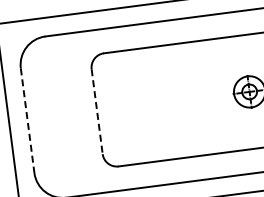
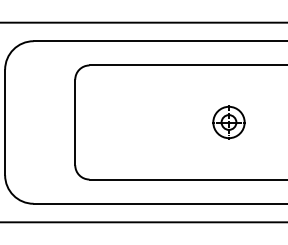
line: (97, 111) -> (75, 122), dashed -> solid
line: (28, 120) -> (5, 122), dashed -> solid

